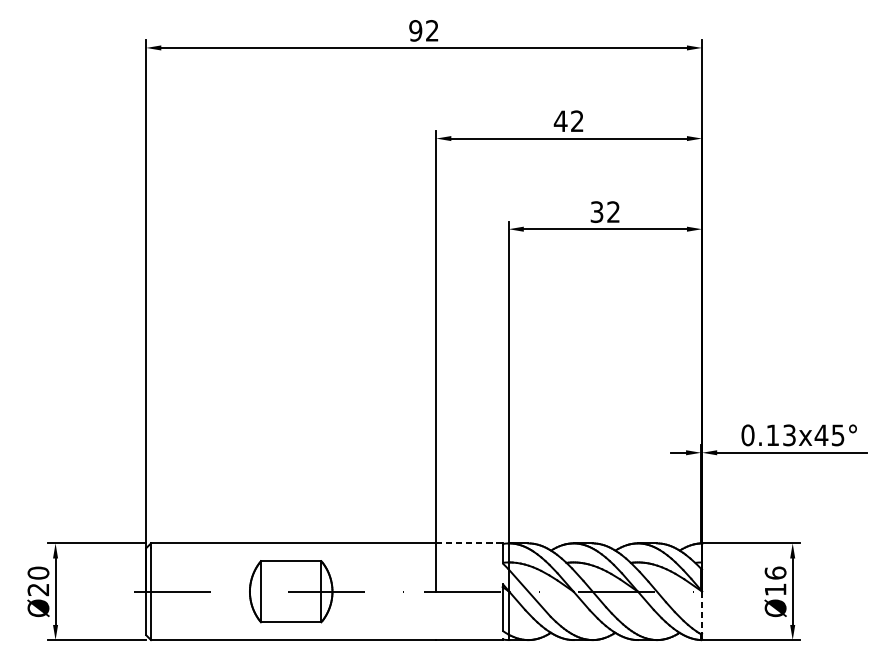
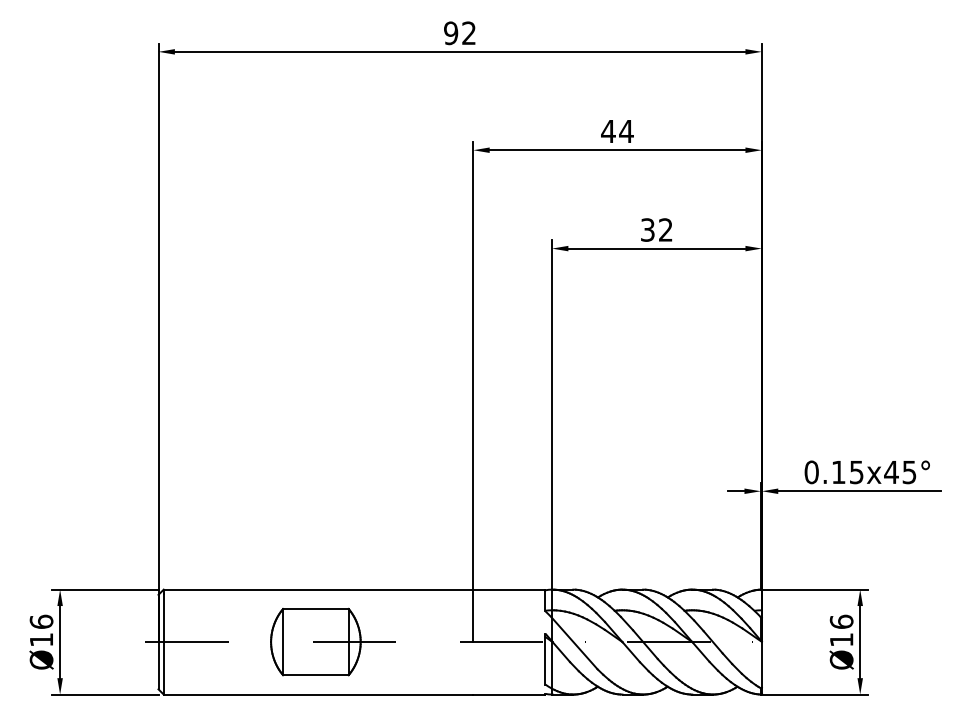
text: (577, 120) -> (626, 130), 42 -> 44
text: (789, 434) -> (856, 471), 0.13x45° -> 0.15x45°
line: (468, 543) -> (508, 589), dashed -> solid
text: (38, 581) -> (41, 630), Ø20 -> Ø16
line: (701, 612) -> (761, 664), dashed -> solid

